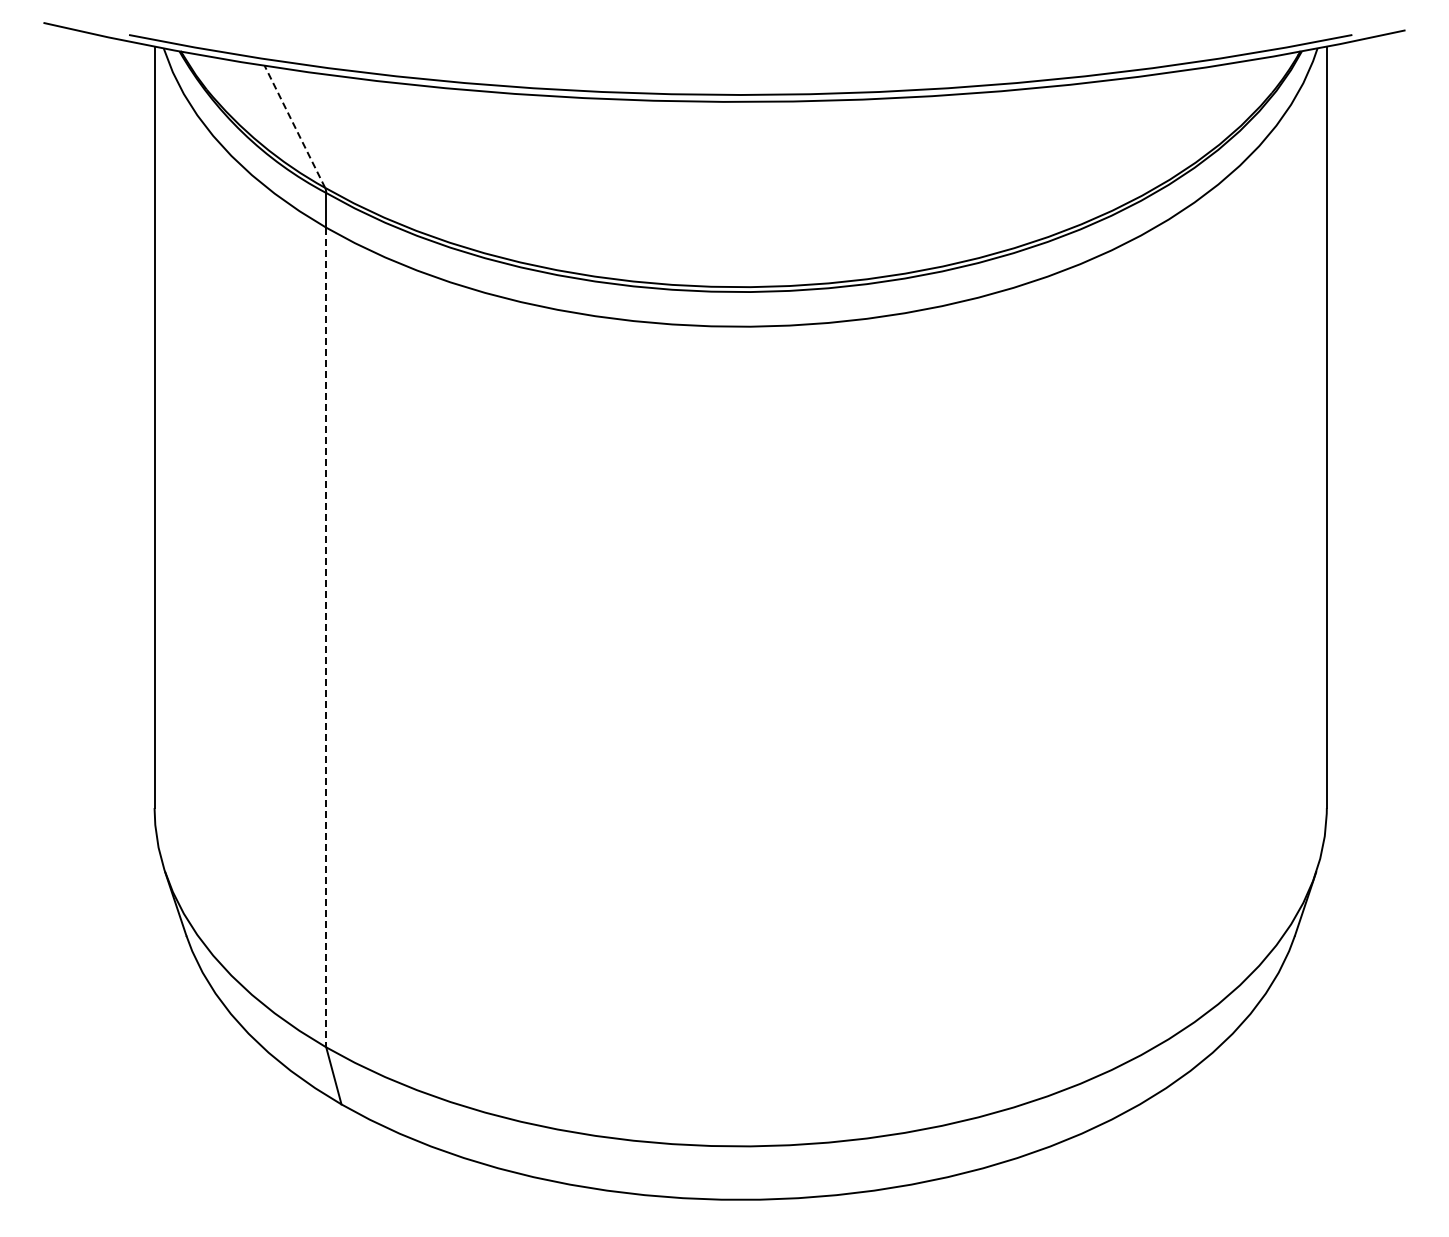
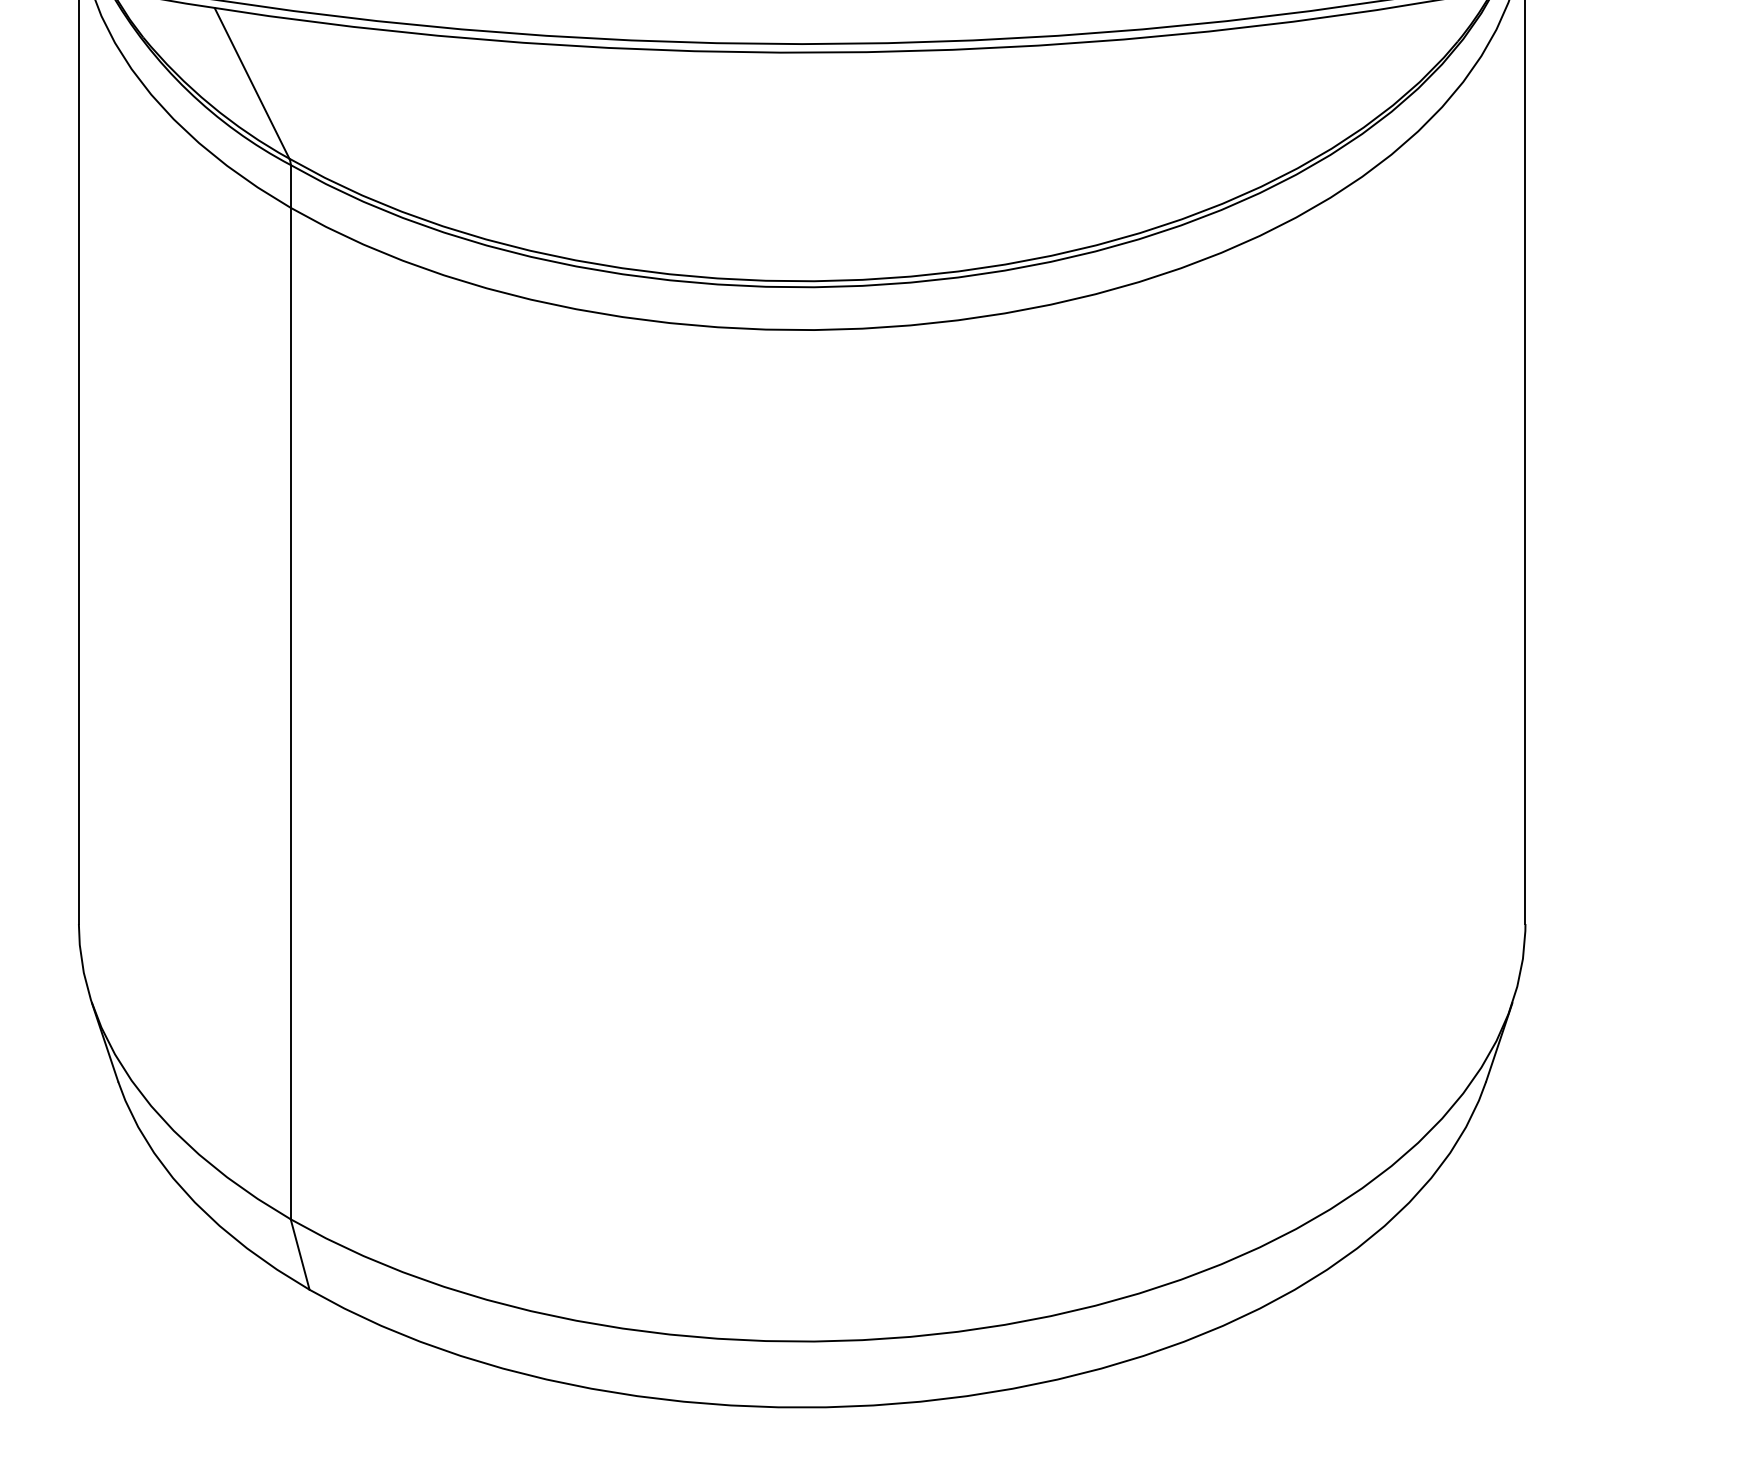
line: (294, 126) -> (251, 82), dashed -> solid
line: (326, 637) -> (291, 713), dashed -> solid

